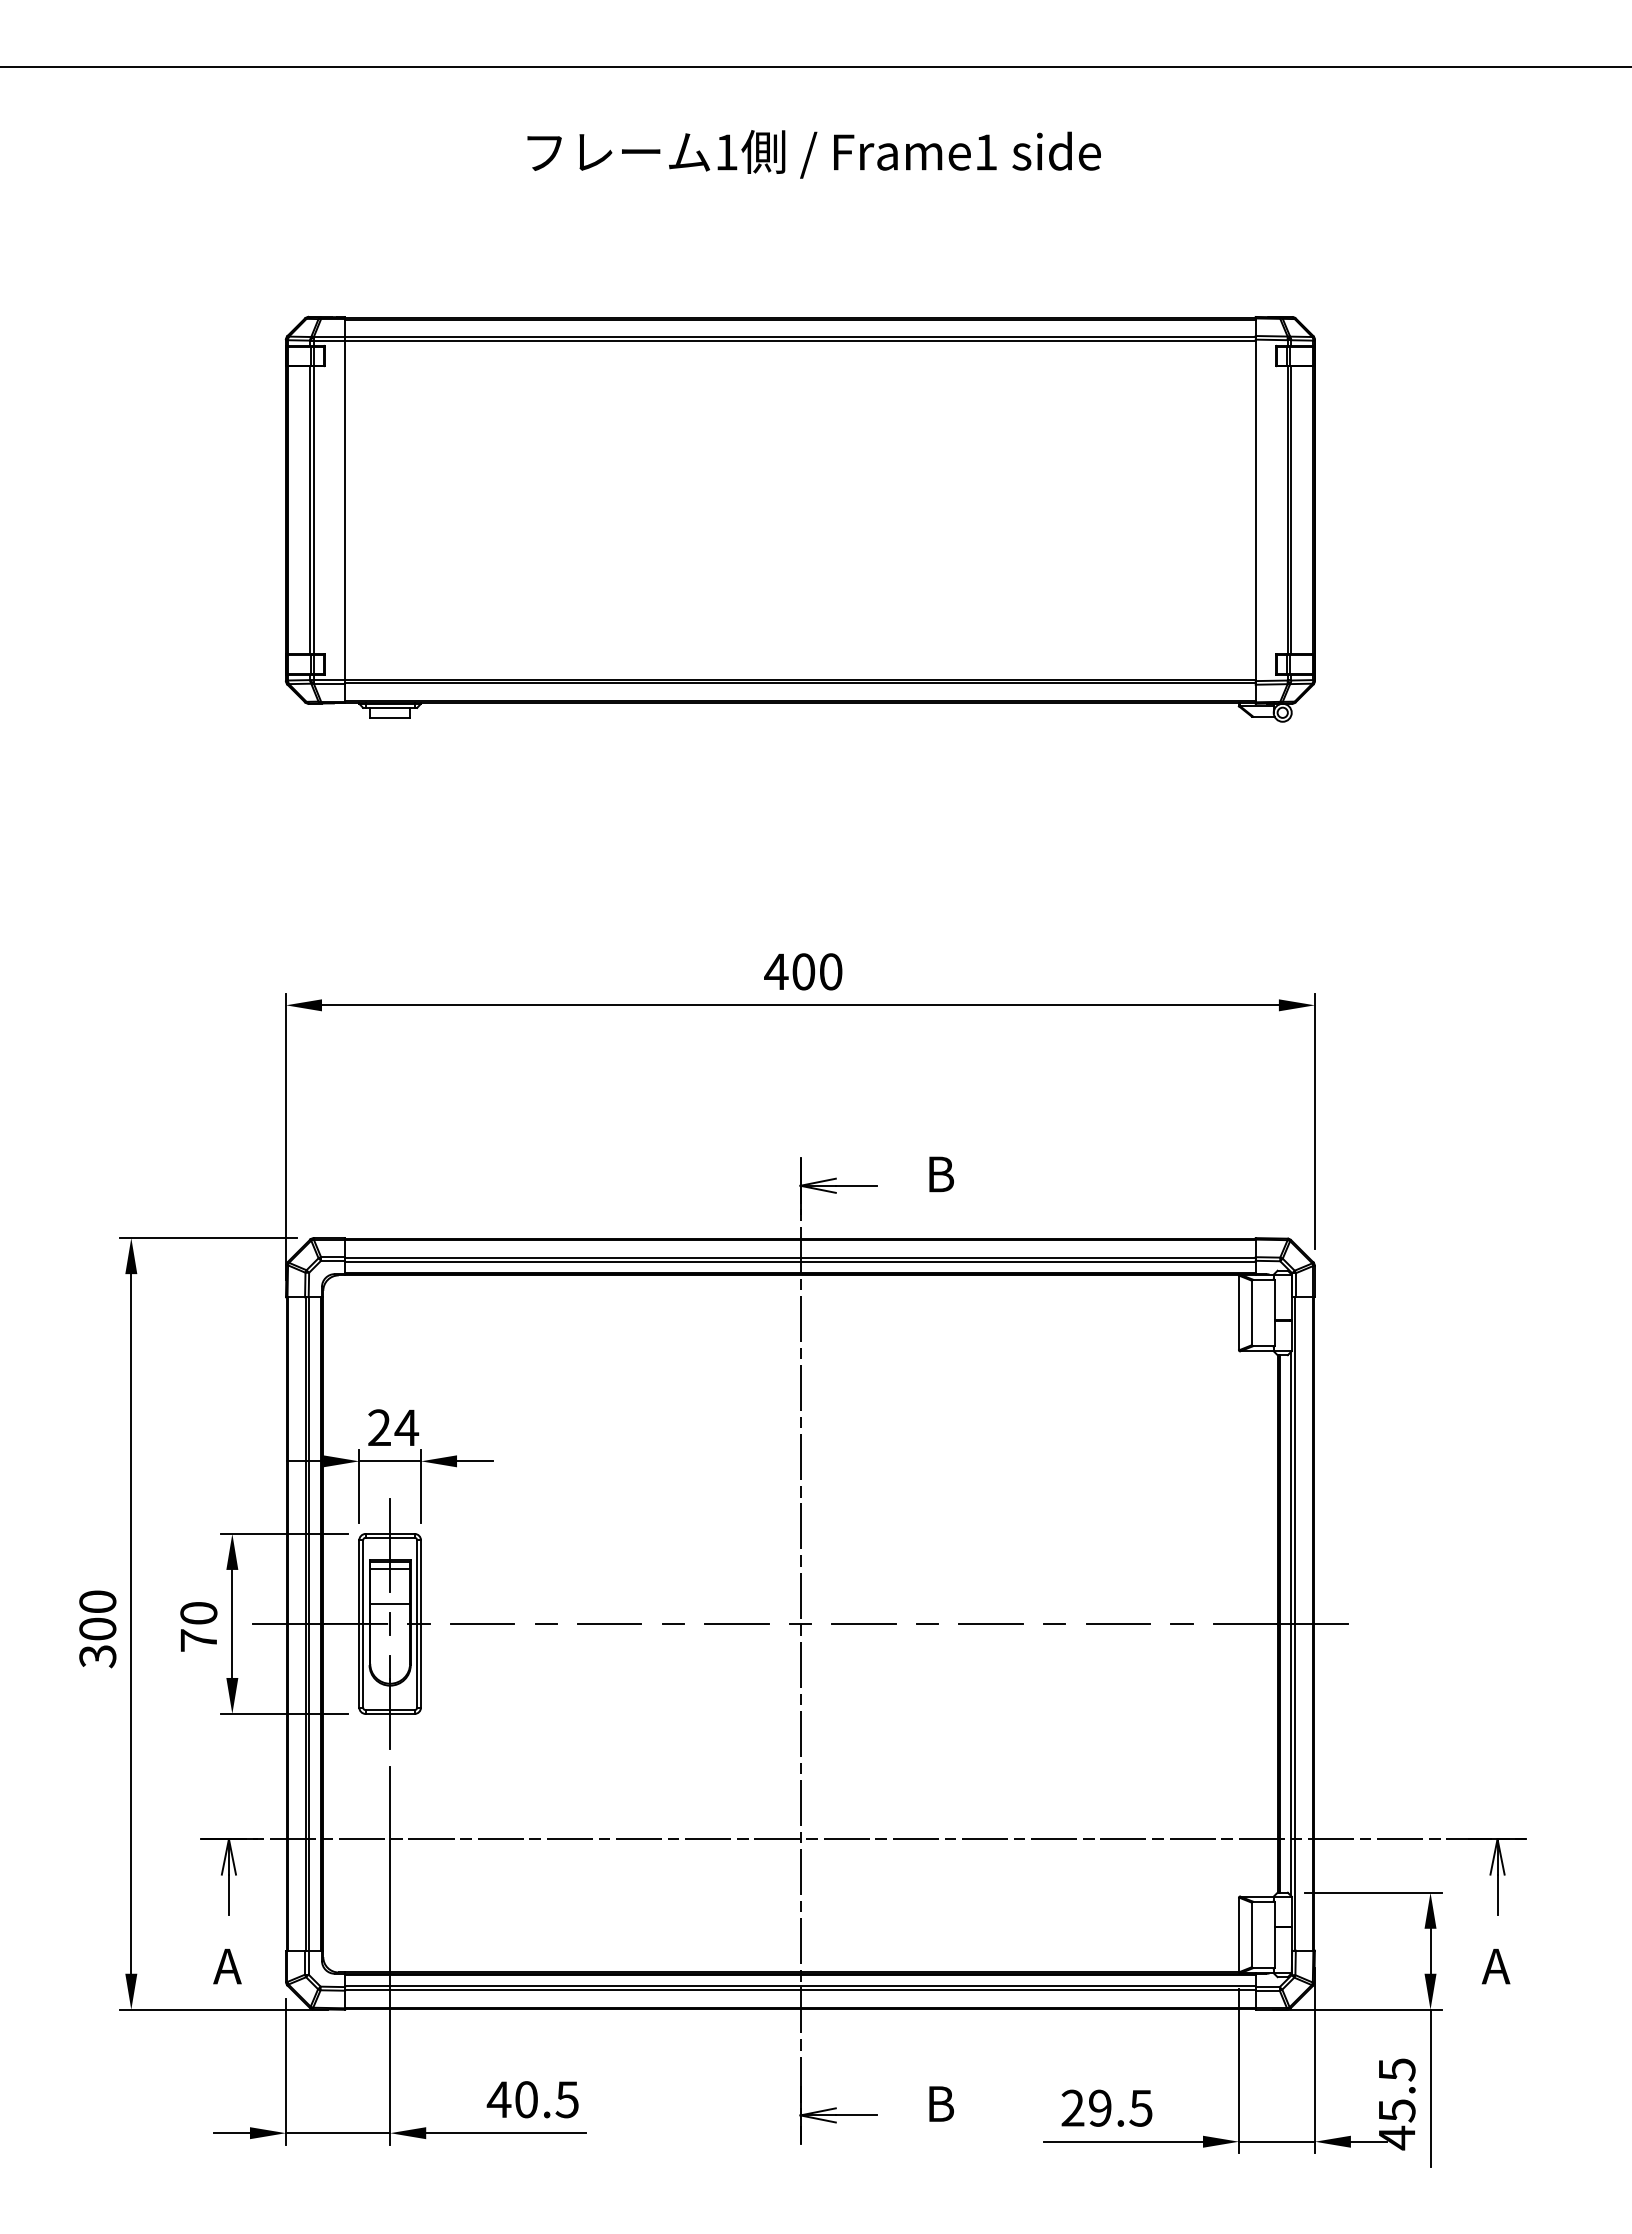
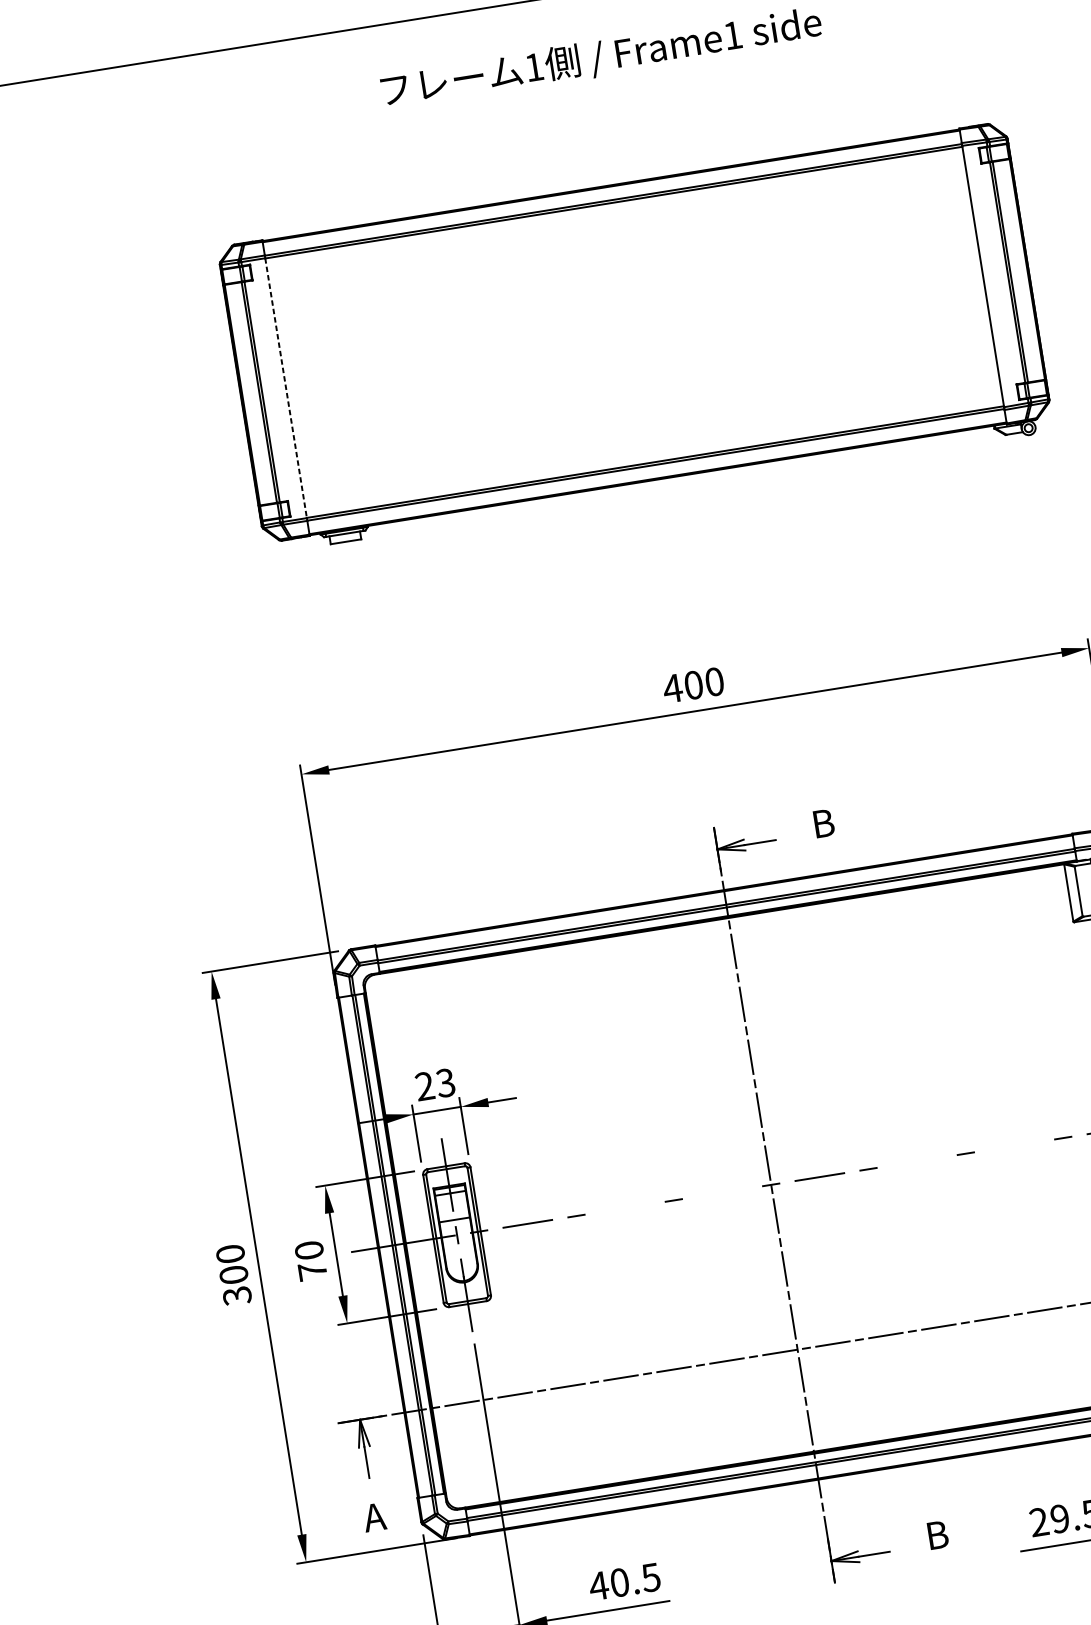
line: (345, 510) -> (286, 388), solid -> dashed
text: (406, 1427) -> (445, 1082), 24 -> 23
line: (609, 1623) -> (624, 1207), removed
line: (736, 1623) -> (722, 1192), removed
line: (990, 1623) -> (916, 1161), removed
line: (1118, 1623) -> (1014, 1145), removed

